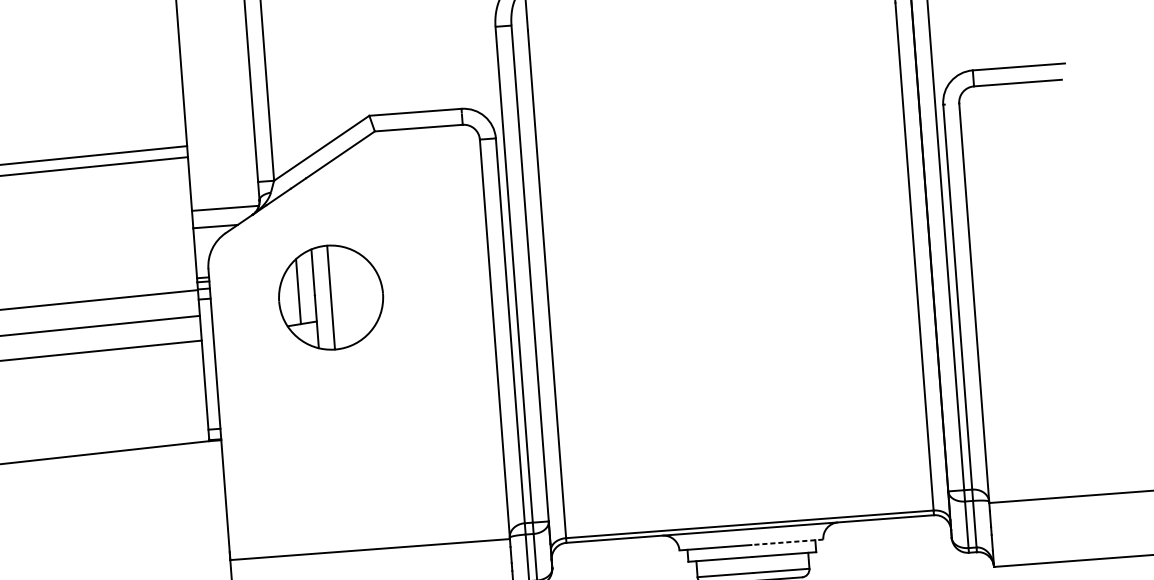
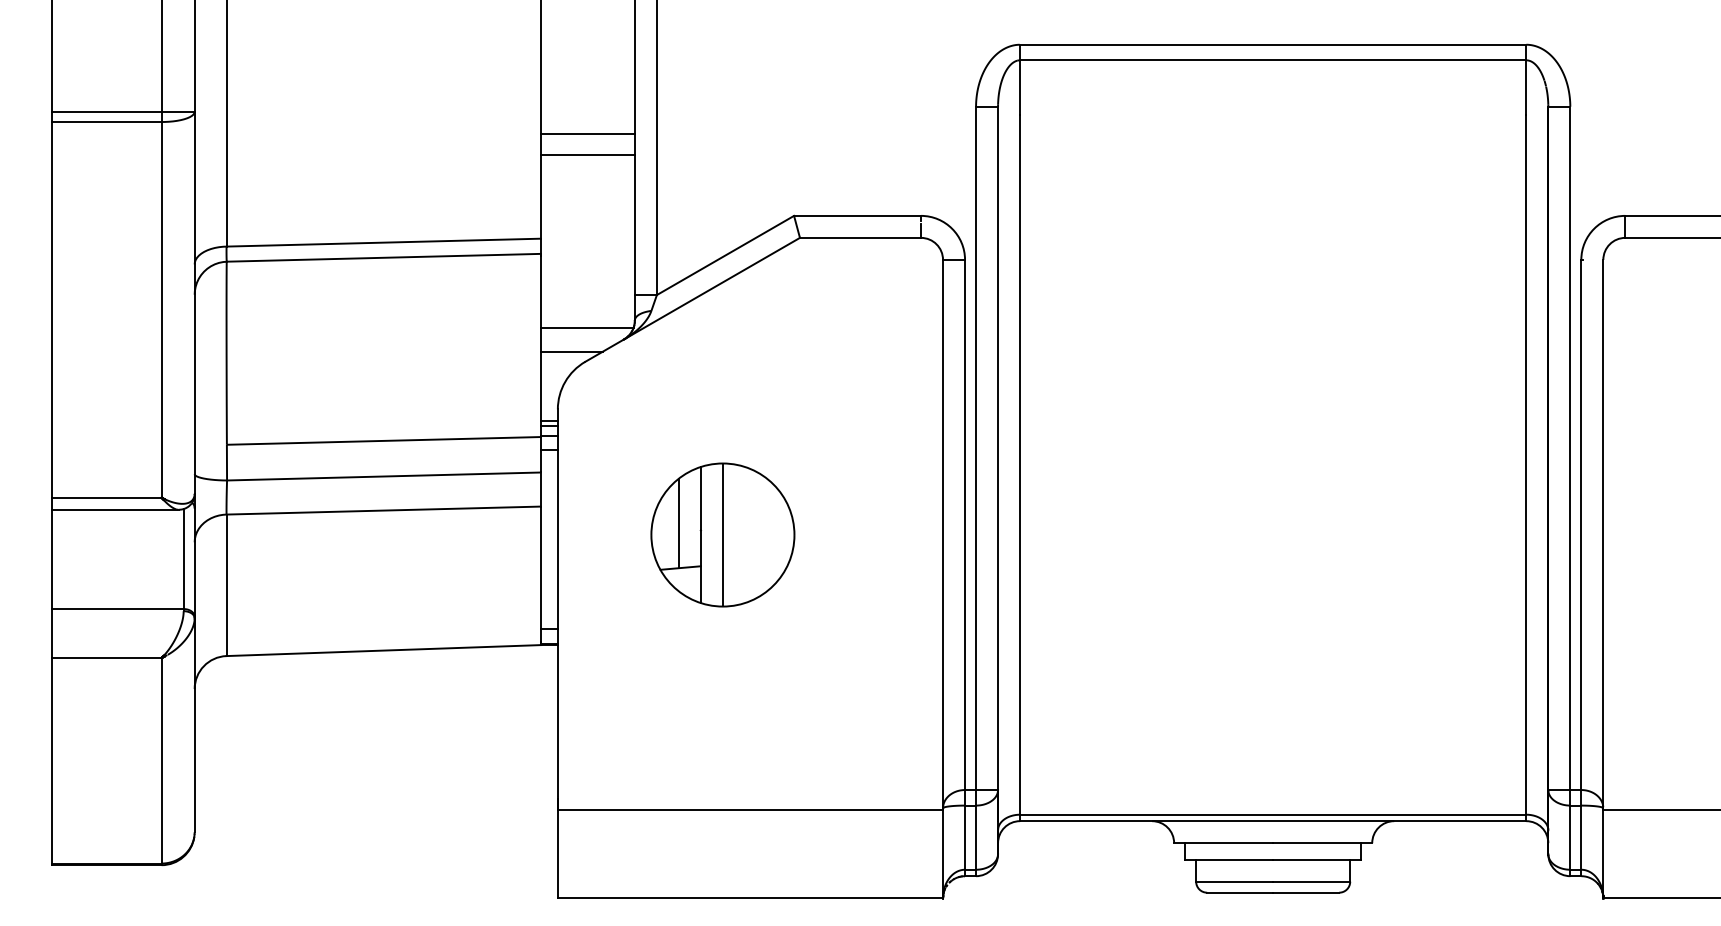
line: (214, 67) -> (587, 133), added
line: (216, 82) -> (587, 154), added
part: (330, 297) -> (722, 534), moved
line: (787, 542) -> (1322, 843), dashed -> solid

